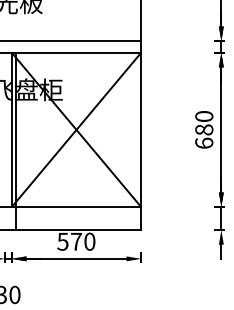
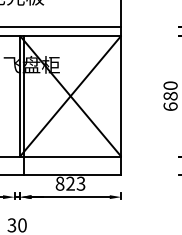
text: (76, 241) -> (70, 183), 570 -> 823

